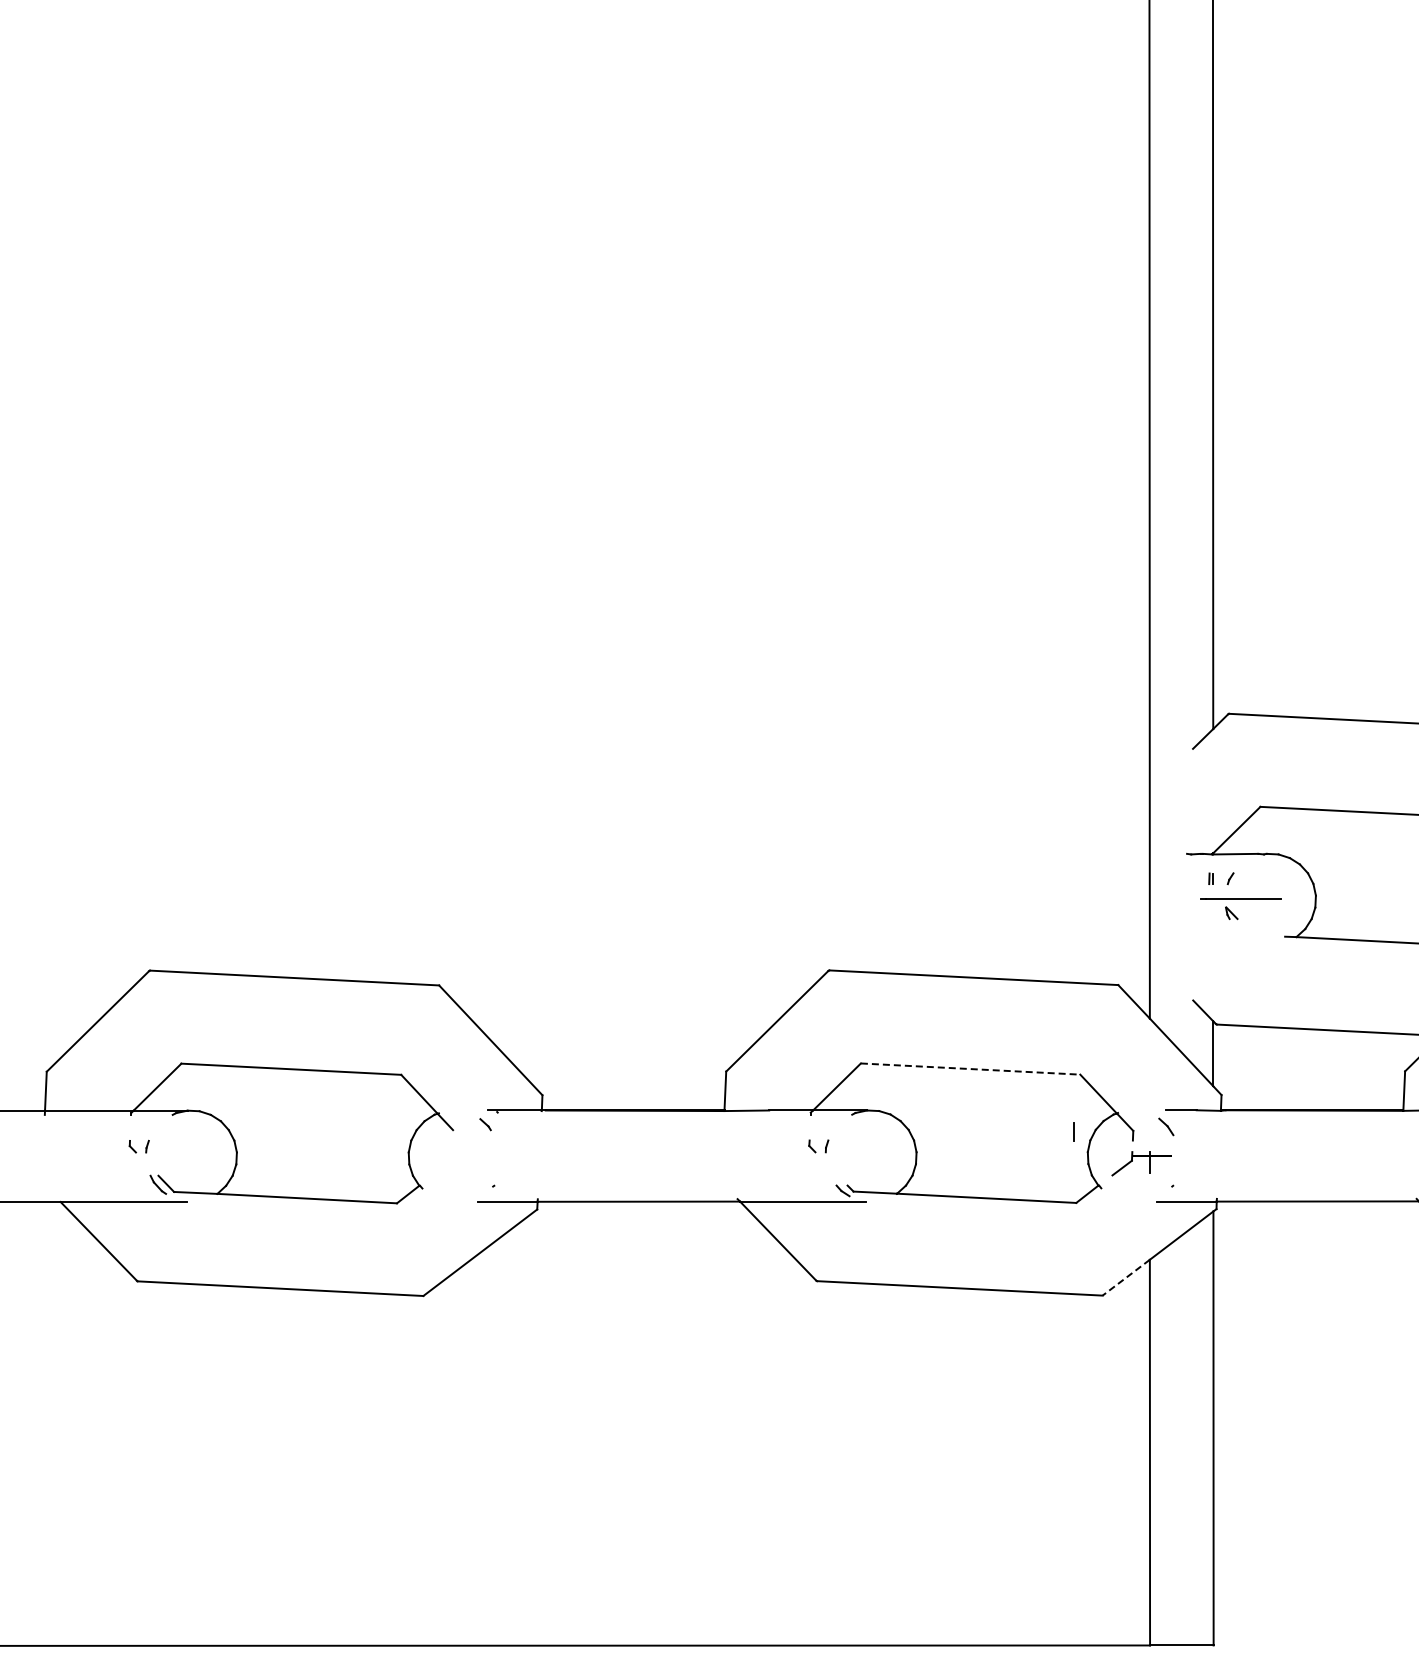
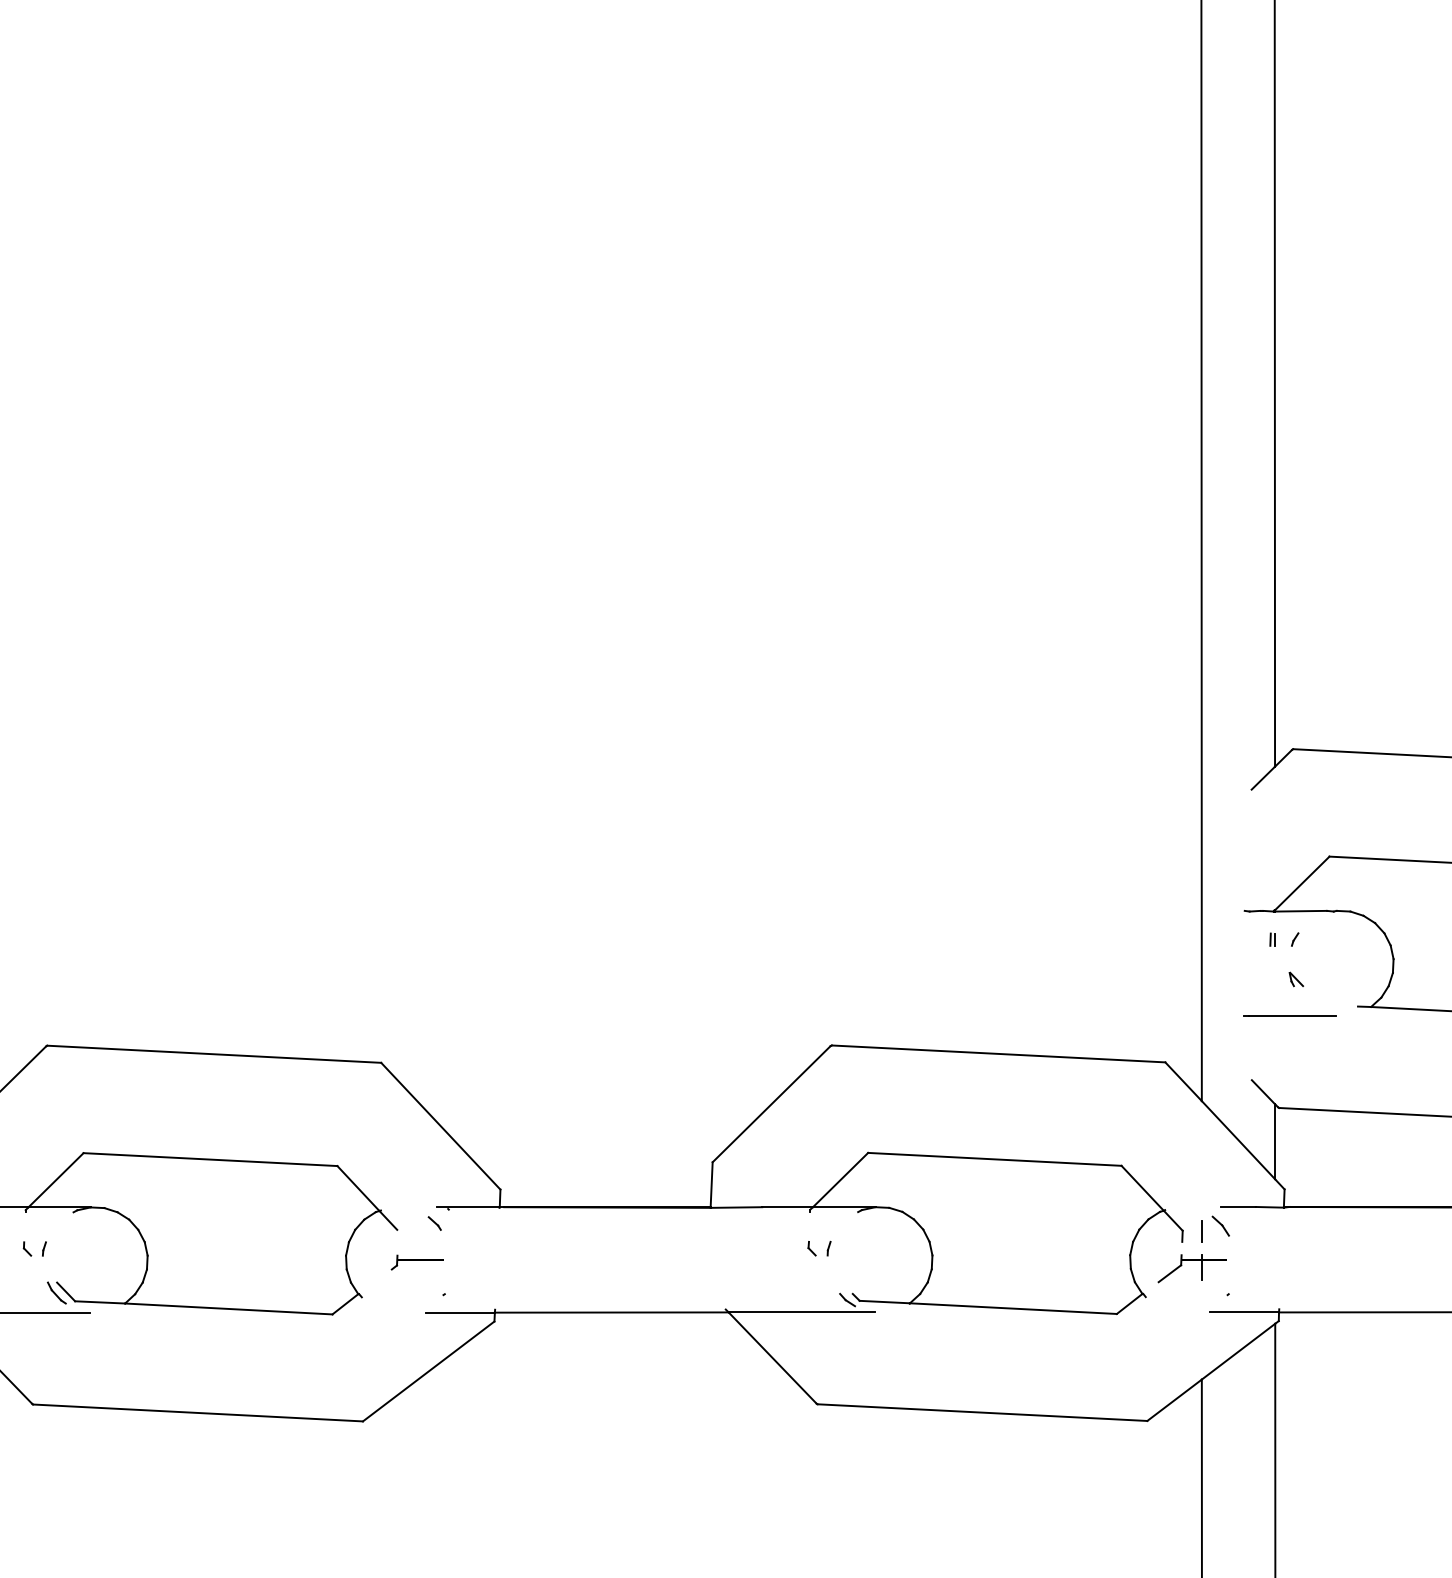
line: (1240, 898) -> (1289, 1015), moved
line: (970, 1069) -> (994, 1159), dashed -> solid
line: (1073, 1131) -> (1201, 1231), moved
part: (470, 1158) -> (417, 1262), added
line: (1126, 1277) -> (1174, 1400), dashed -> solid

